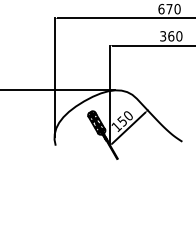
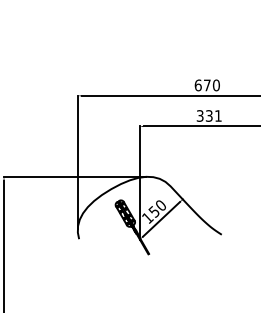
text: (175, 35) -> (213, 115), 360 -> 331

